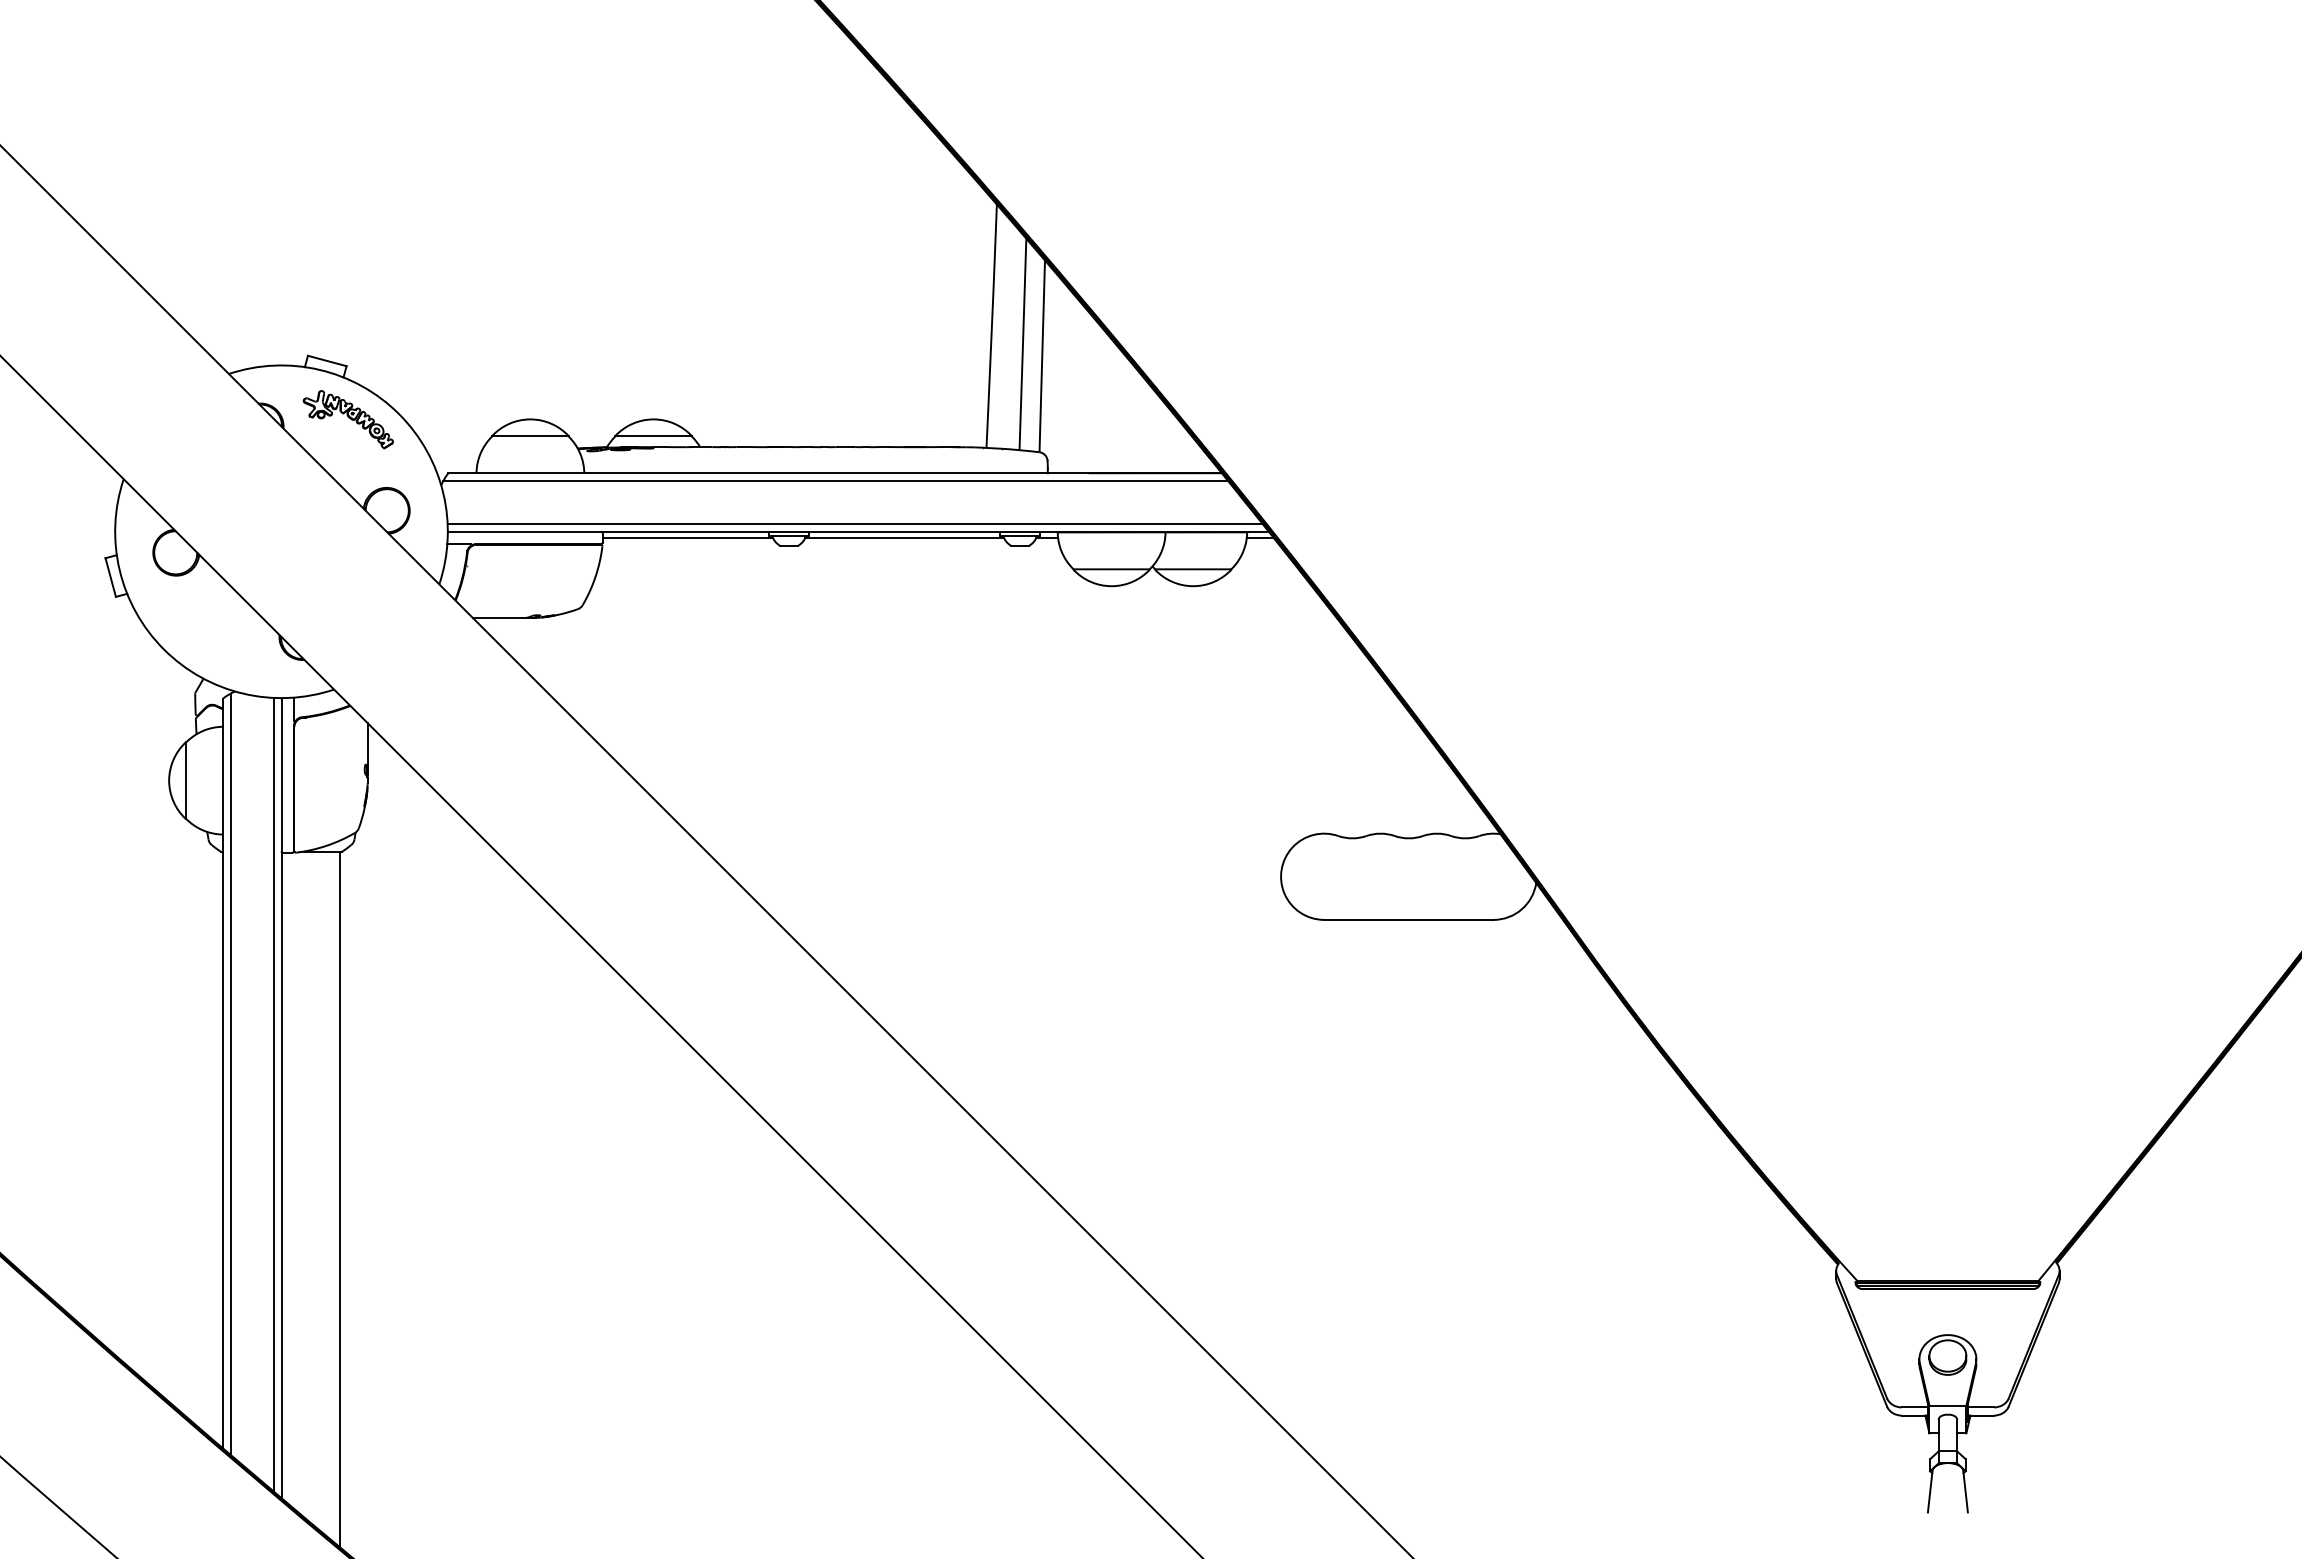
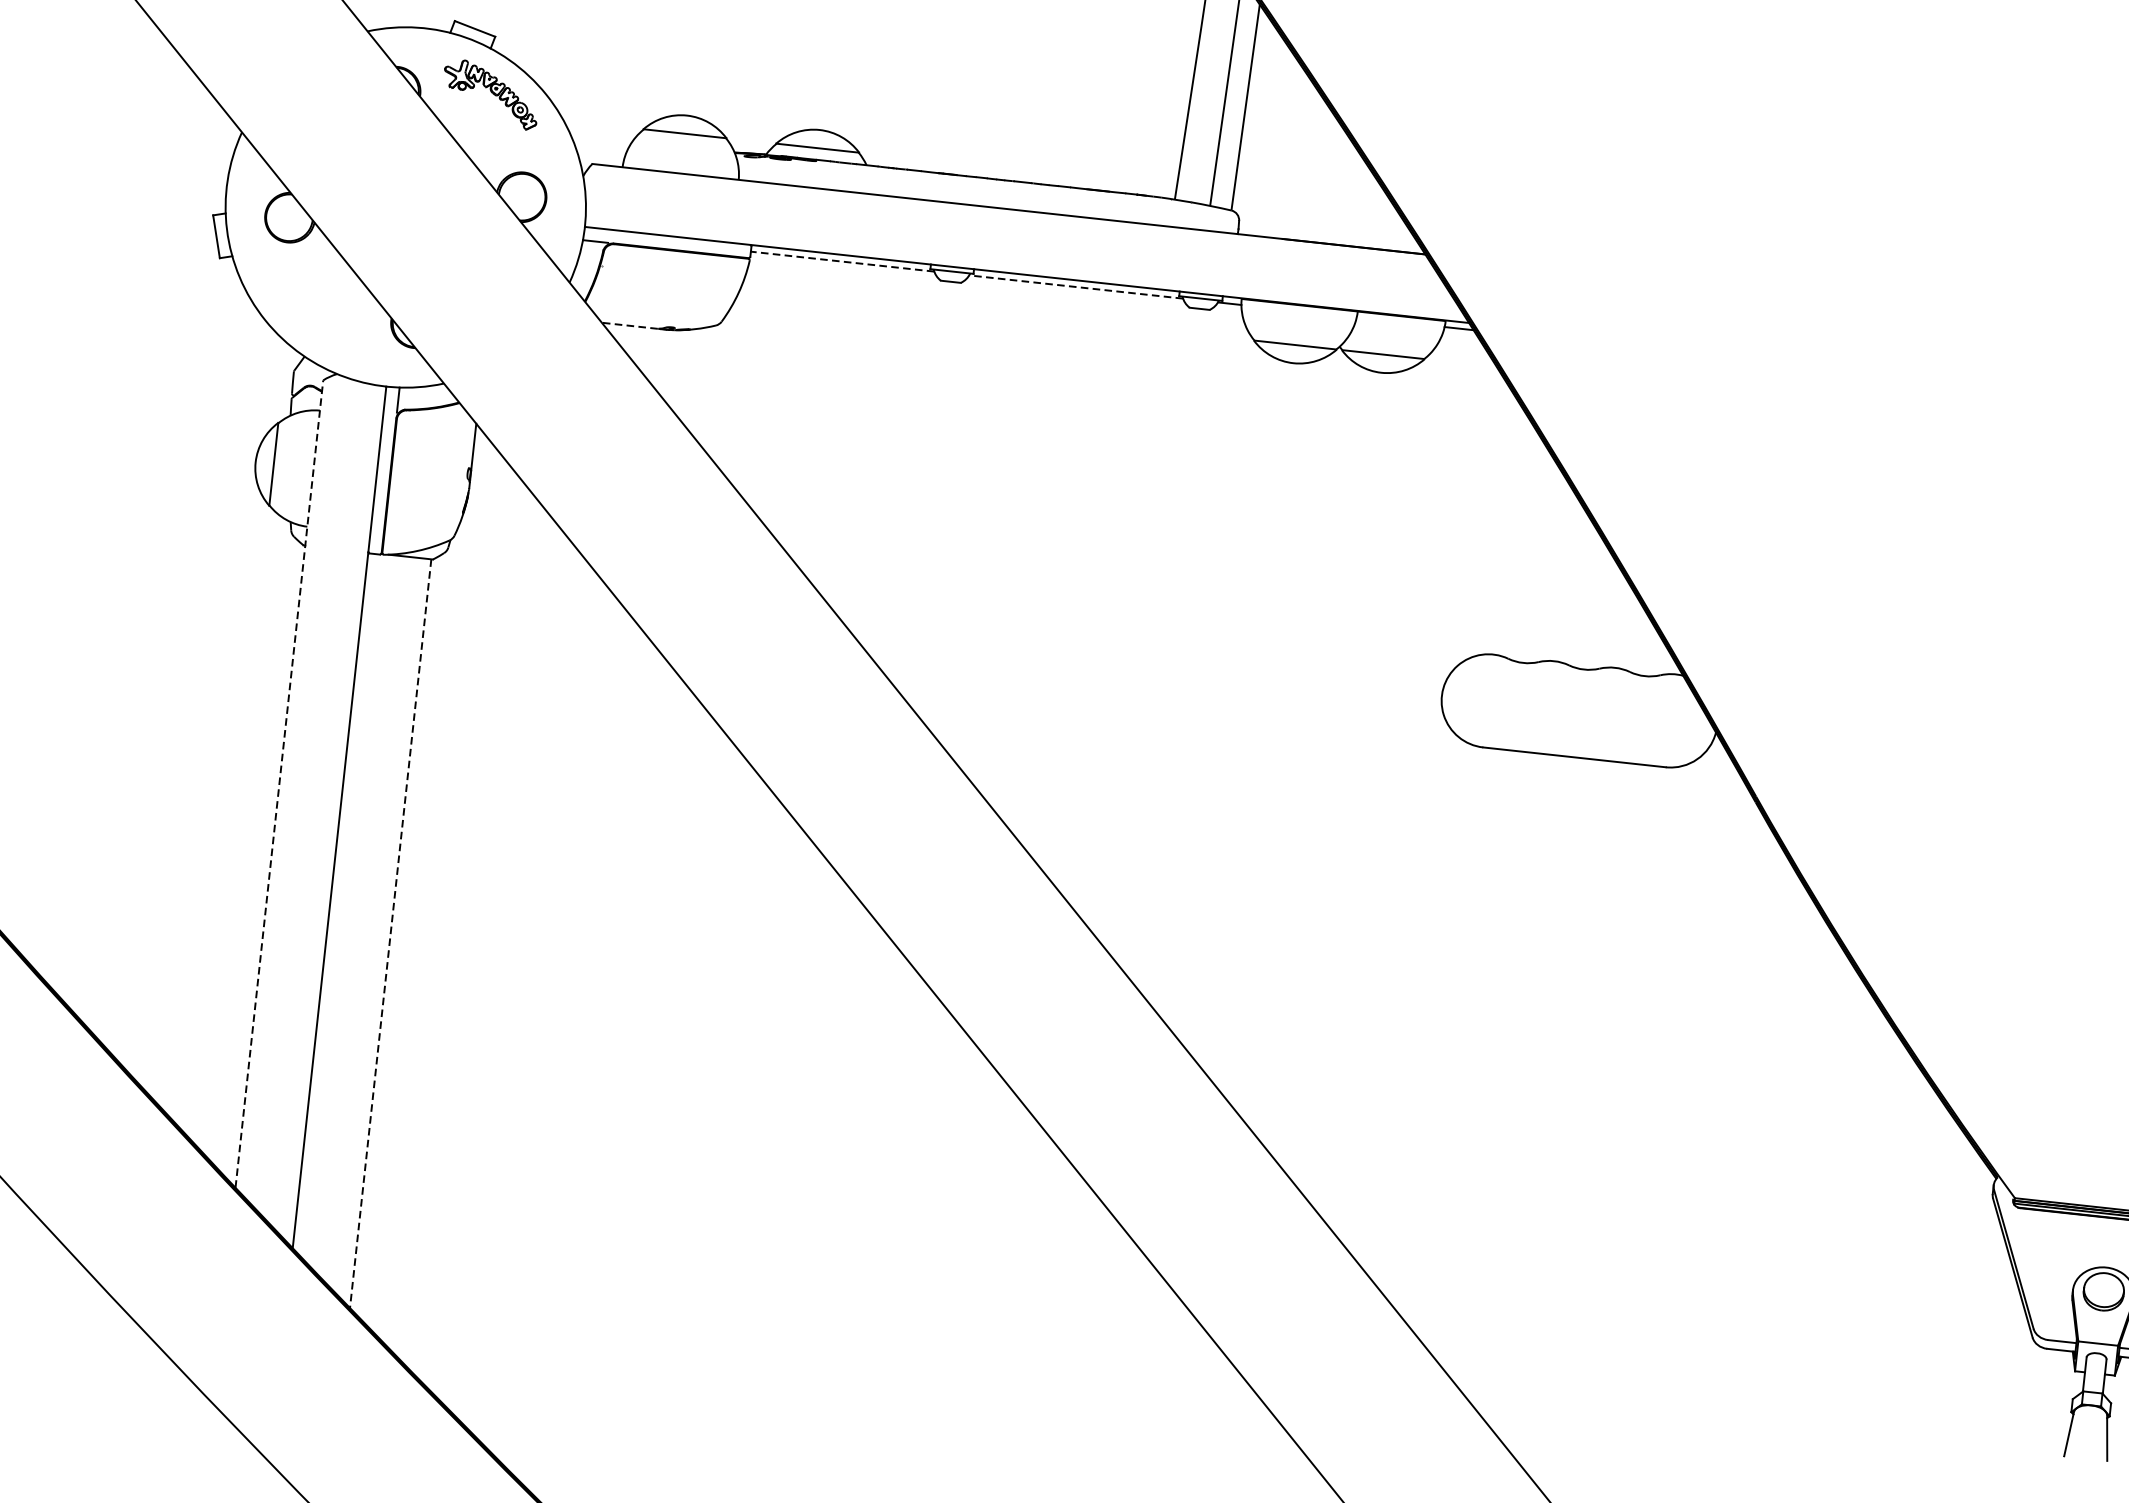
line: (835, 480) -> (1008, 217), removed
line: (854, 524) -> (1023, 266), removed
line: (687, 537) -> (842, 261), solid -> dashed
line: (904, 537) -> (1076, 286), solid -> dashed
line: (498, 618) -> (629, 326), solid -> dashed
line: (222, 1073) -> (278, 783), solid -> dashed
line: (230, 1073) -> (287, 784), removed
line: (273, 1094) -> (331, 812), removed
line: (340, 1199) -> (391, 933), solid -> dashed

